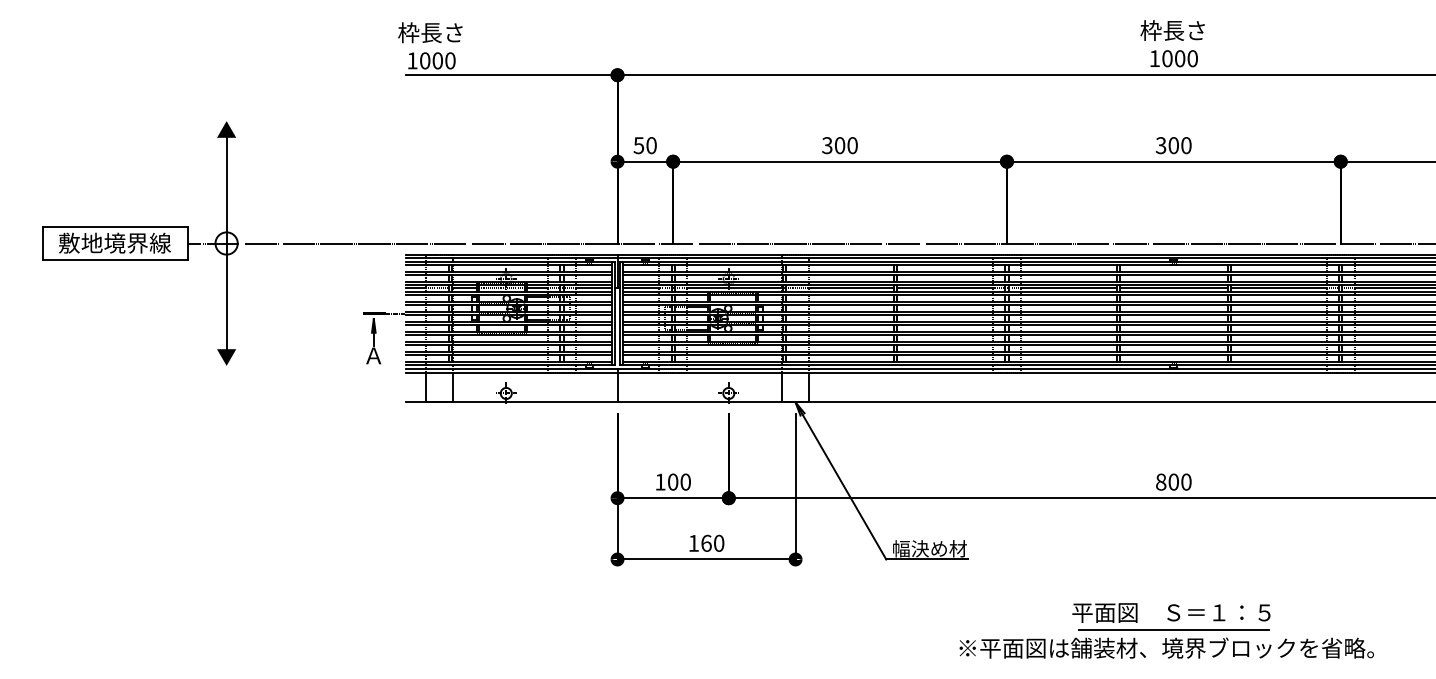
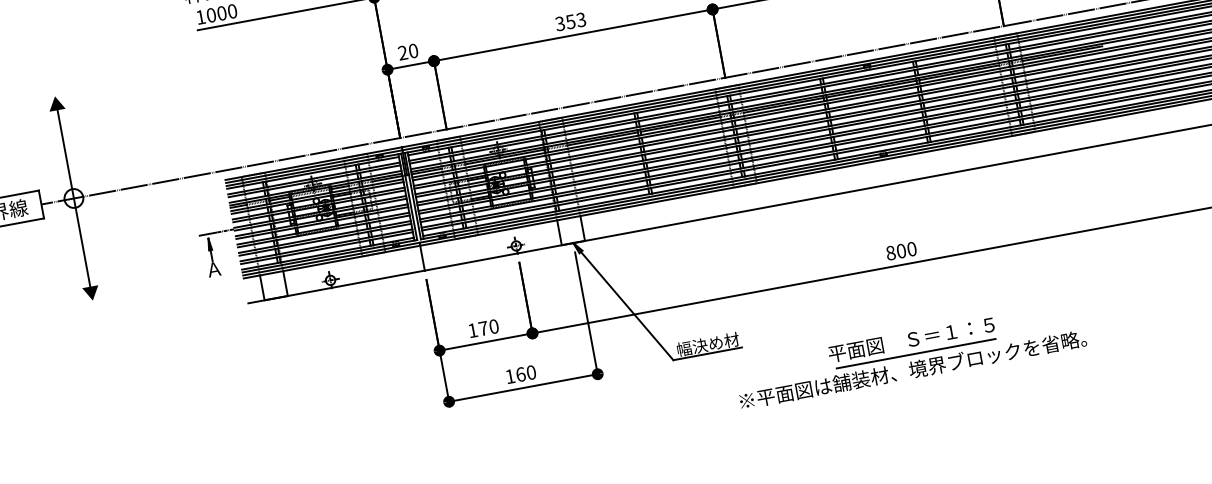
text: (638, 145) -> (402, 52), 50 -> 20
text: (845, 145) -> (575, 20), 300 -> 353
text: (673, 481) -> (483, 328), 100 -> 170
part: (1166, 630) -> (910, 355), moved

